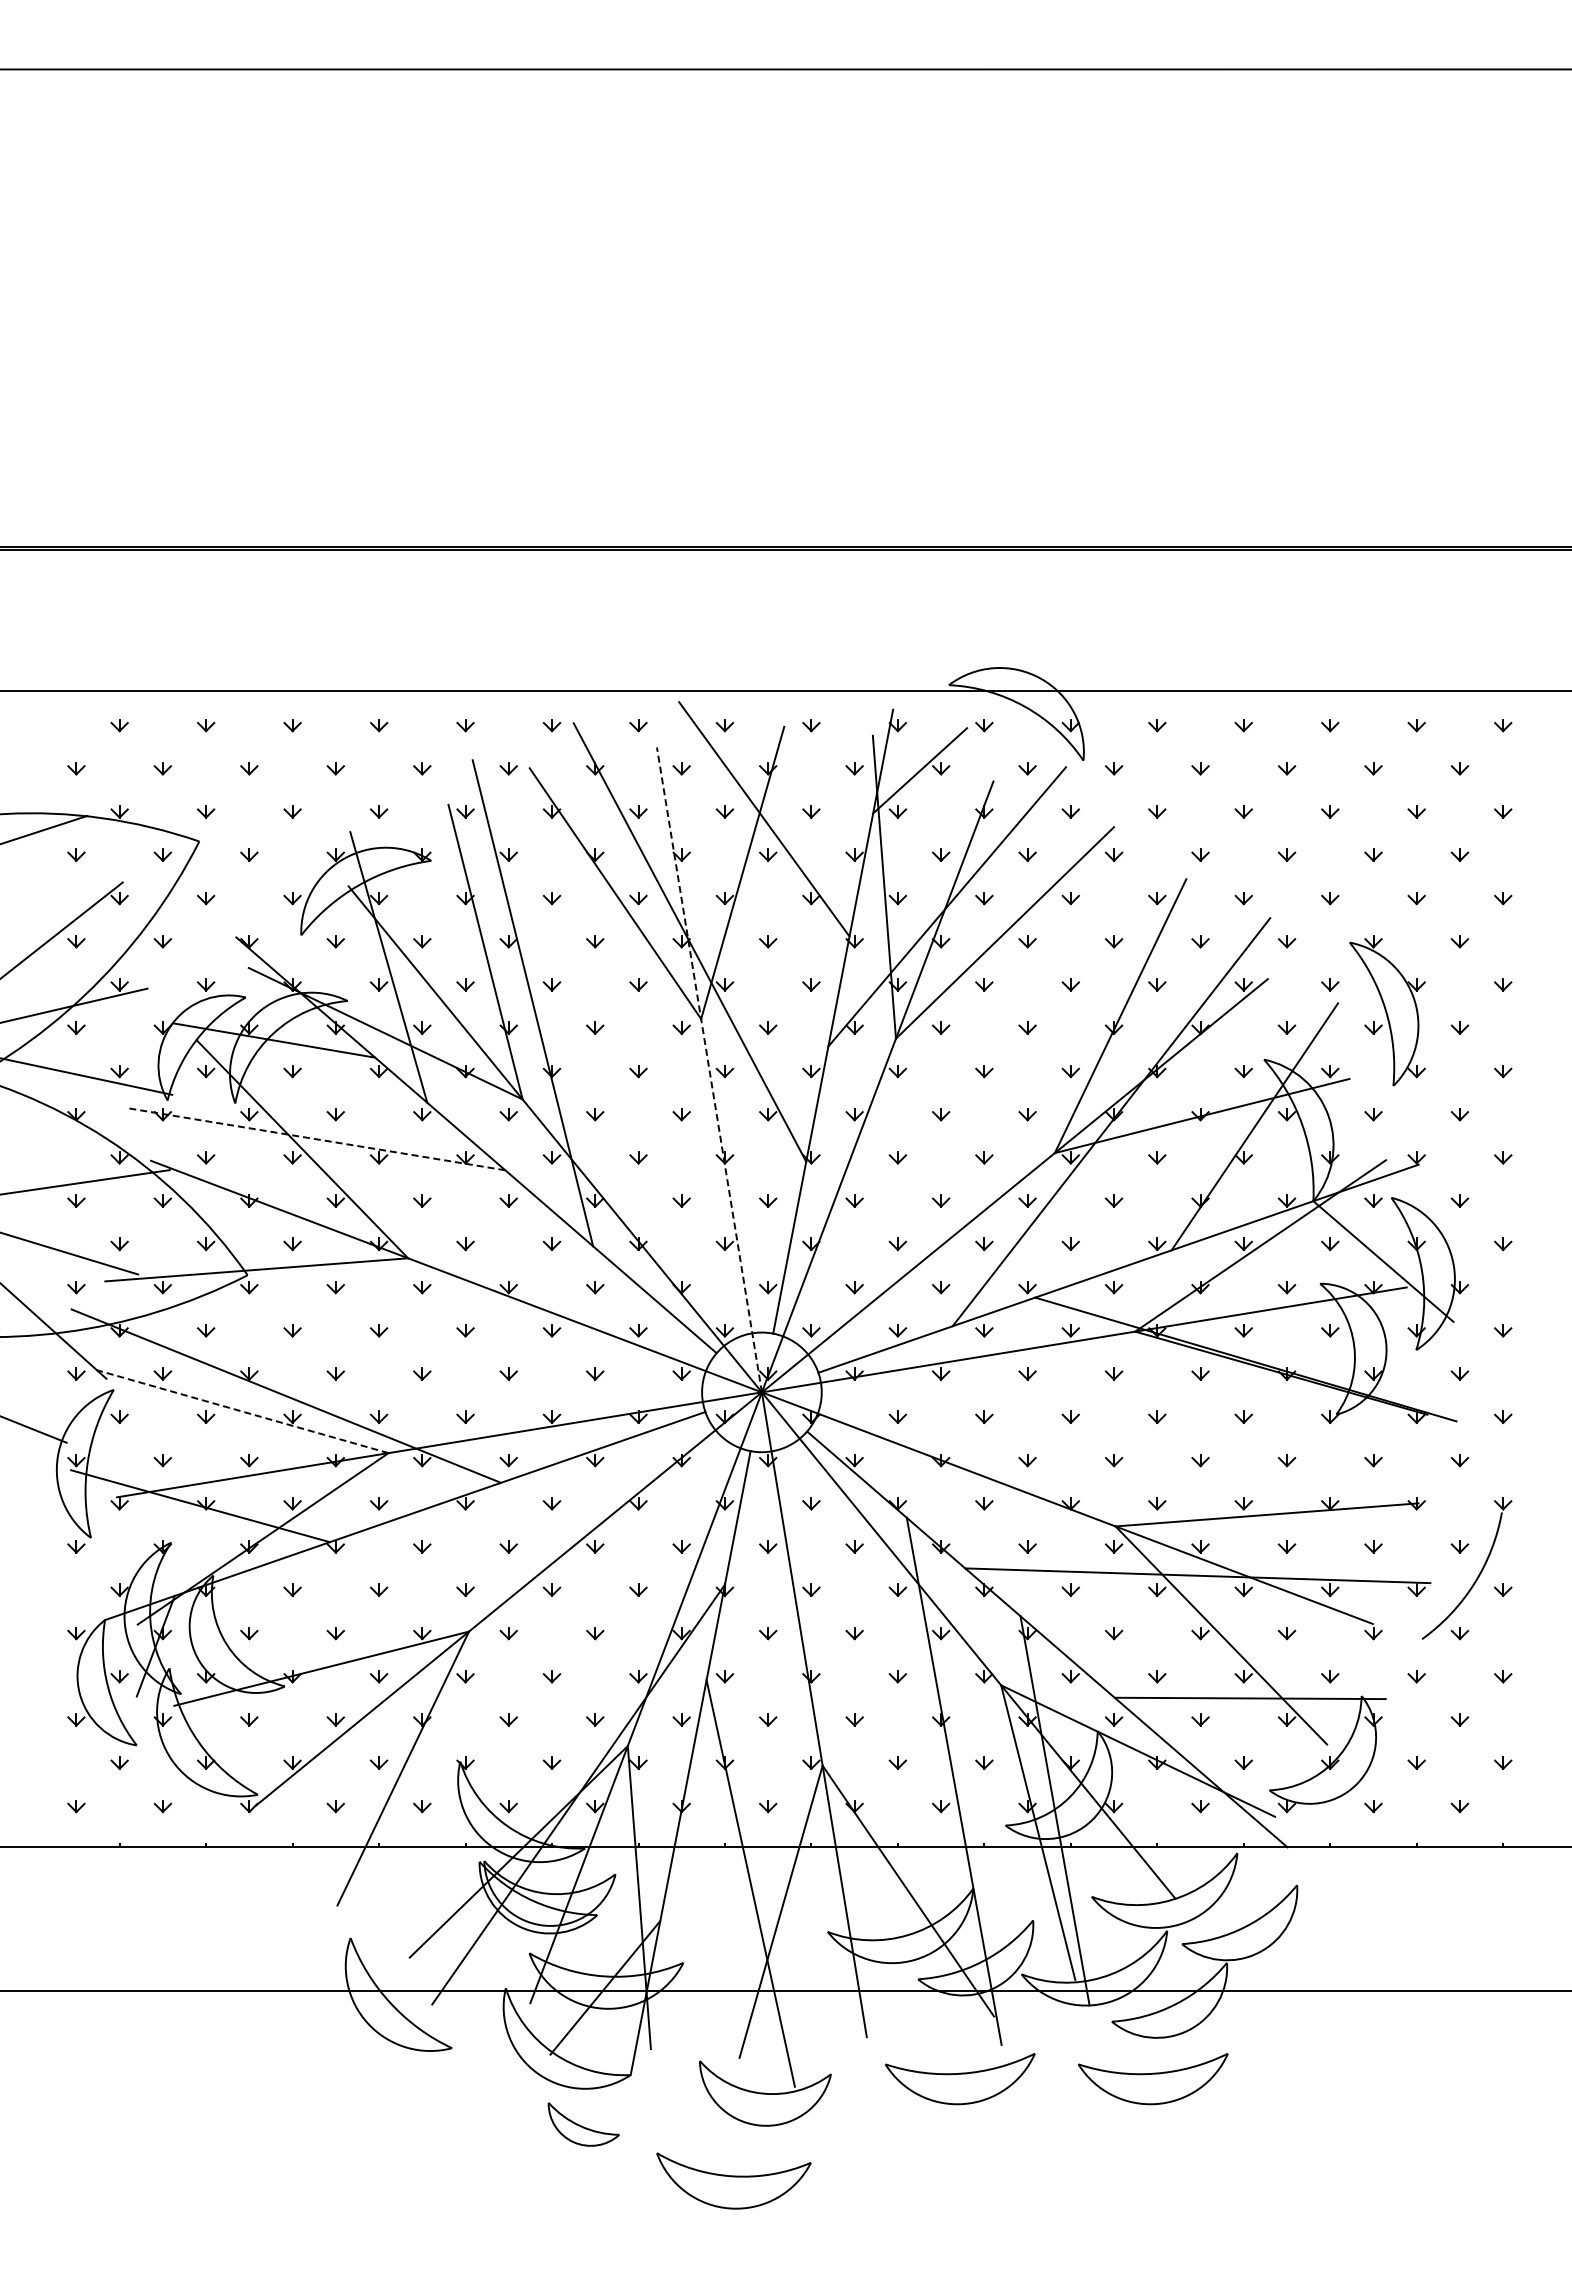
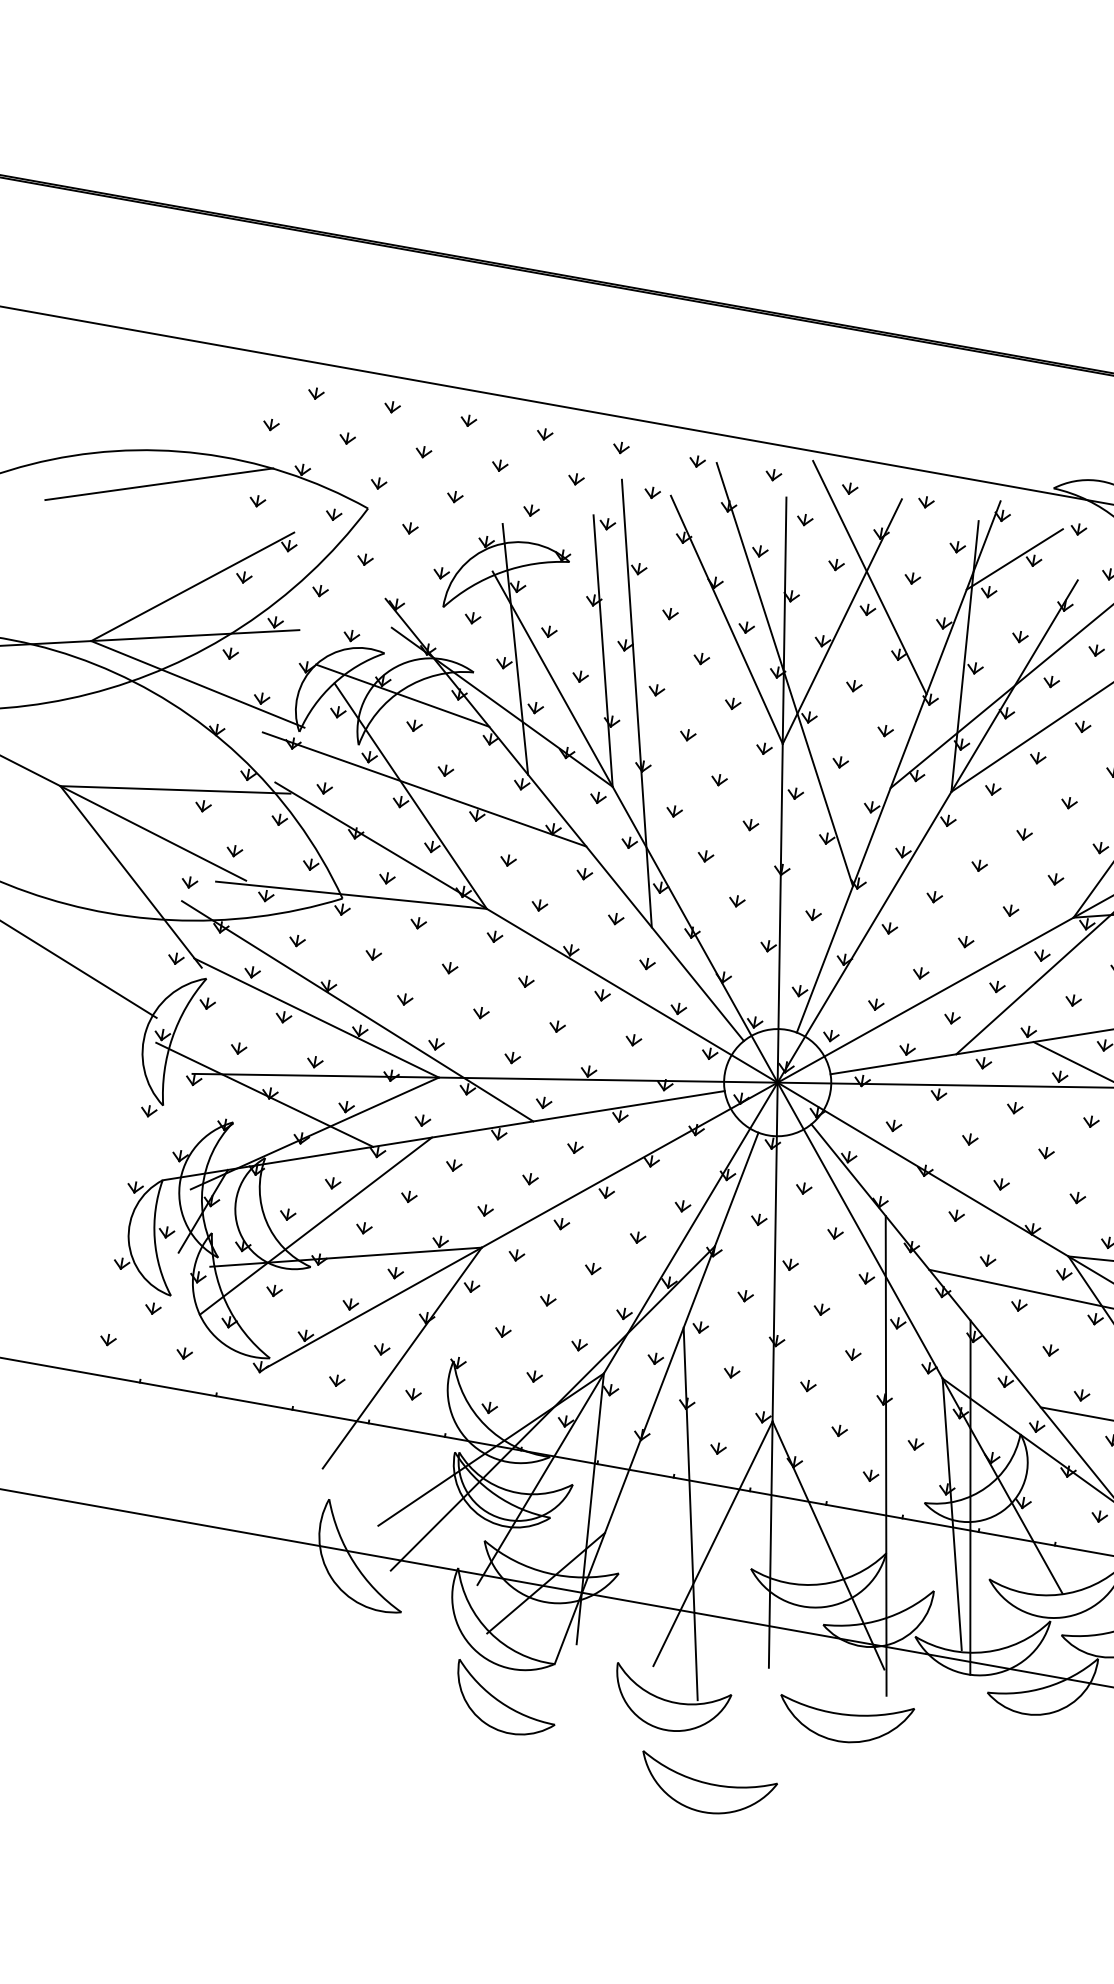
line: (709, 1069) -> (782, 789), dashed -> solid
line: (315, 1139) -> (423, 789), dashed -> solid
line: (242, 1411) -> (316, 1017), dashed -> solid
line: (282, 1640) -> (315, 1226), added
part: (1153, 2079) -> (1015, 1750), removed
part: (583, 2124) -> (505, 1700), size x1.67
part: (733, 2180) -> (706, 1787), moved

